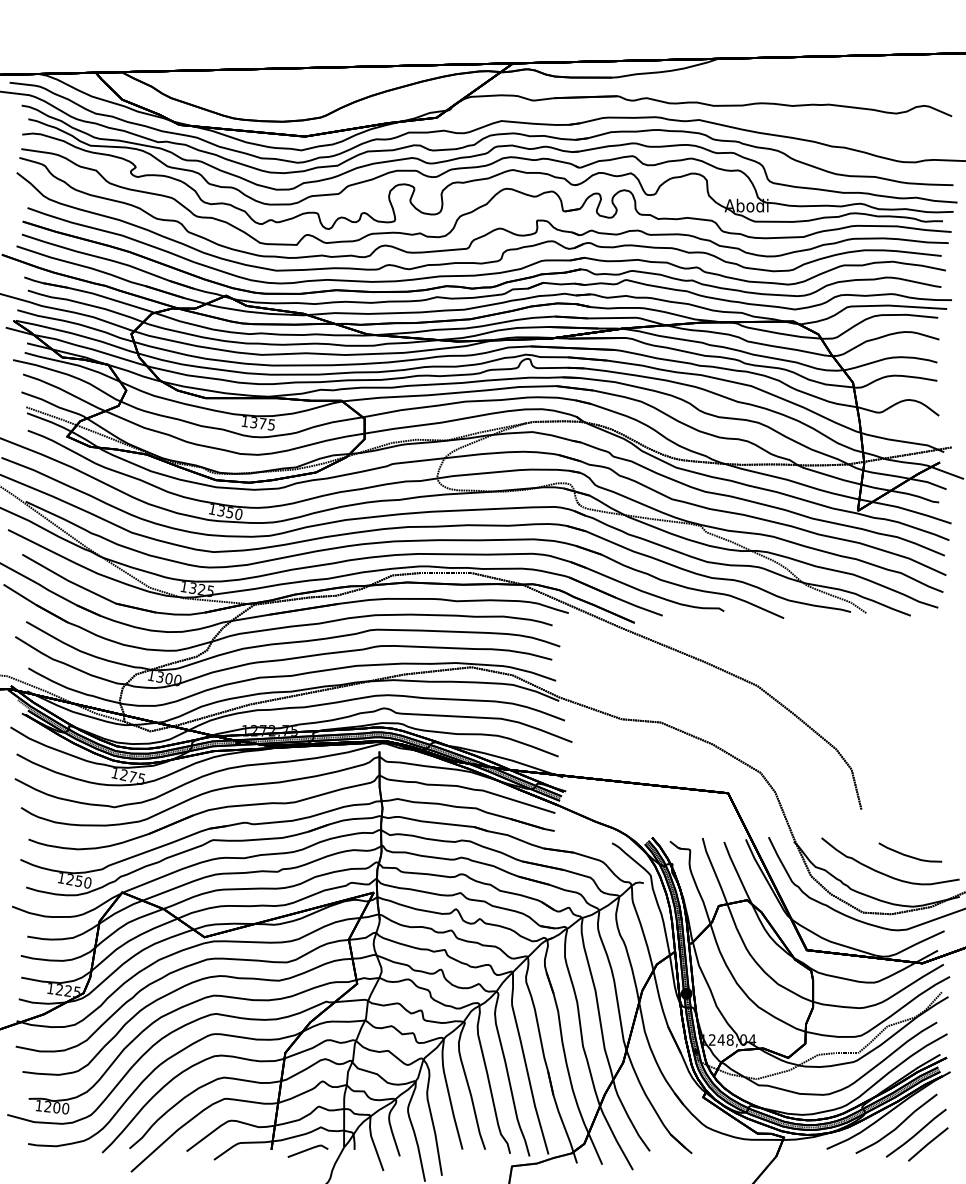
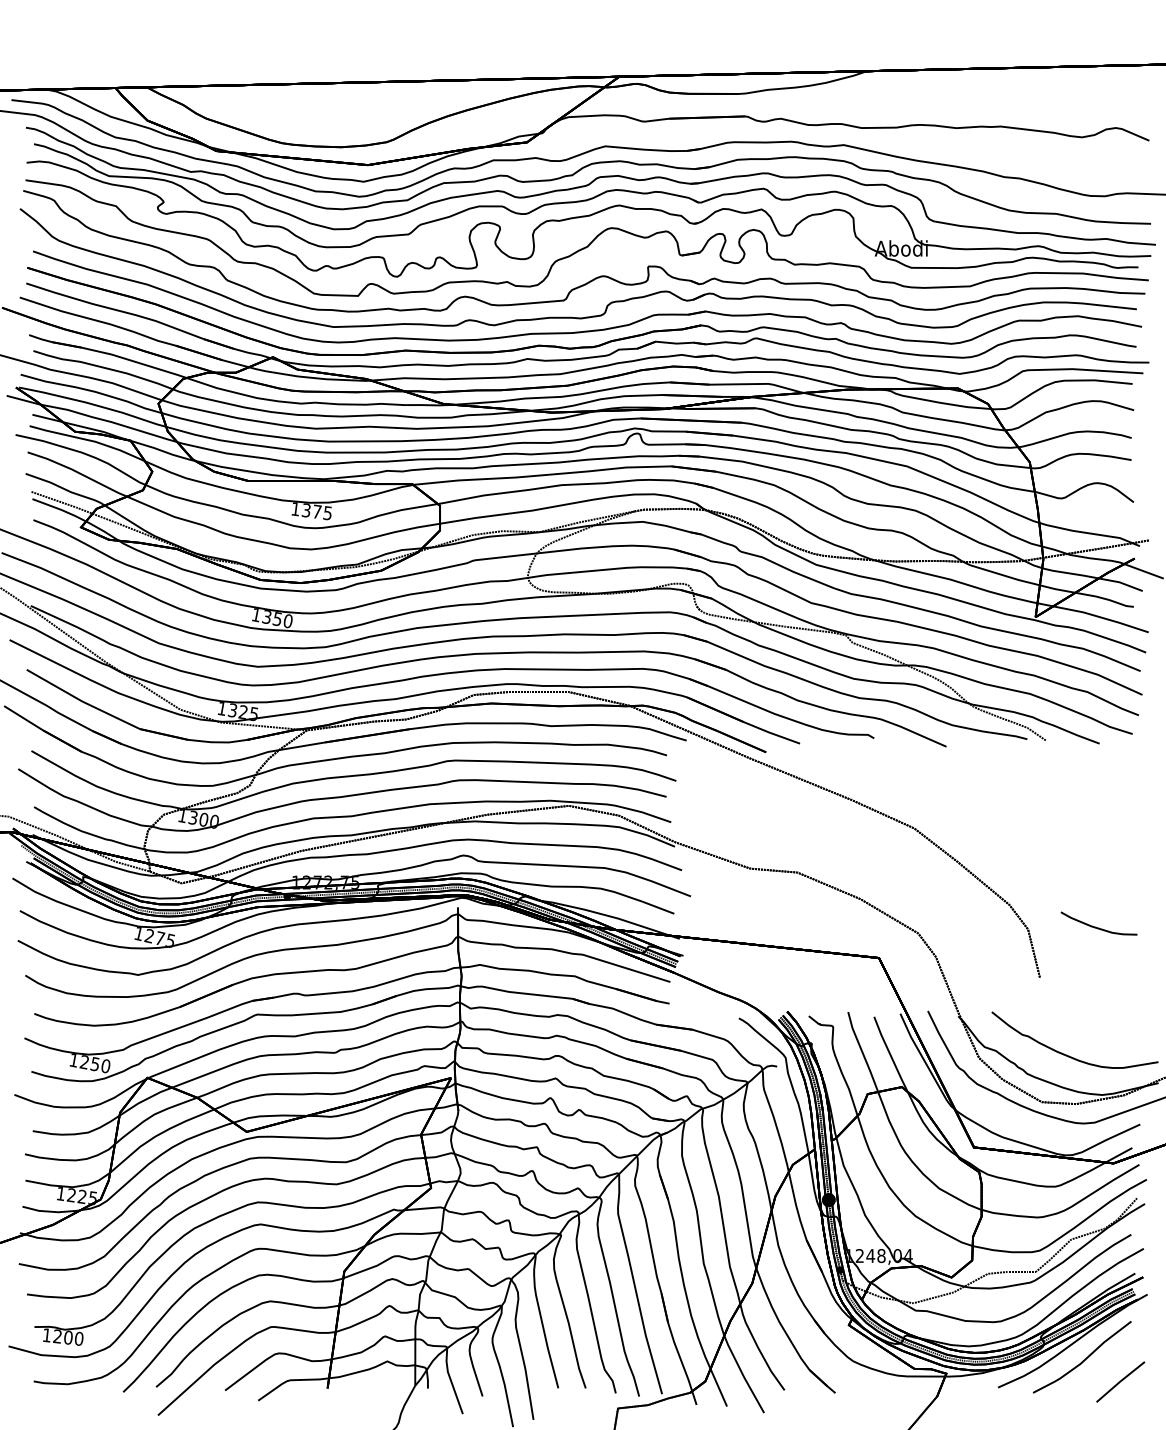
curve: (909, 855) -> (1098, 927), moved
line: (916, 1133) -> (1106, 1368), removed
line: (307, 1150) -> (371, 1389), removed

